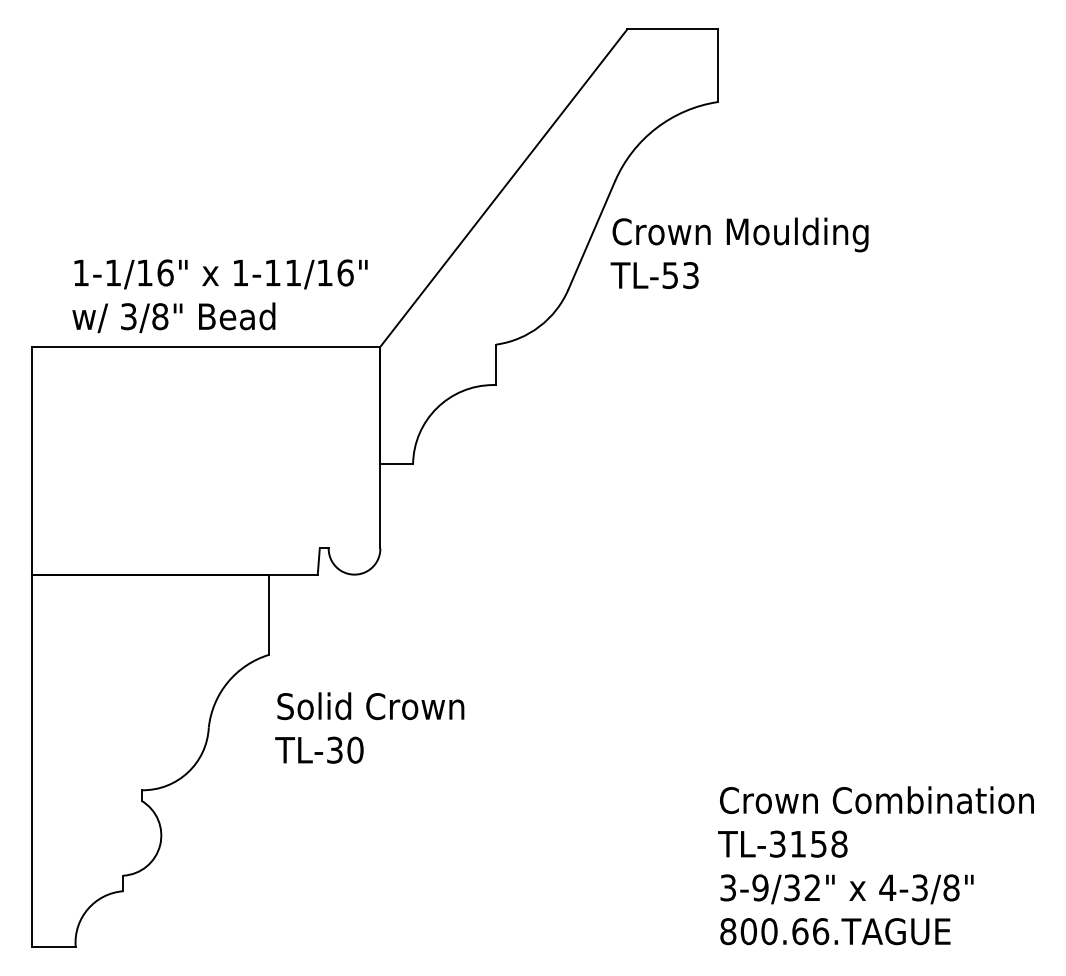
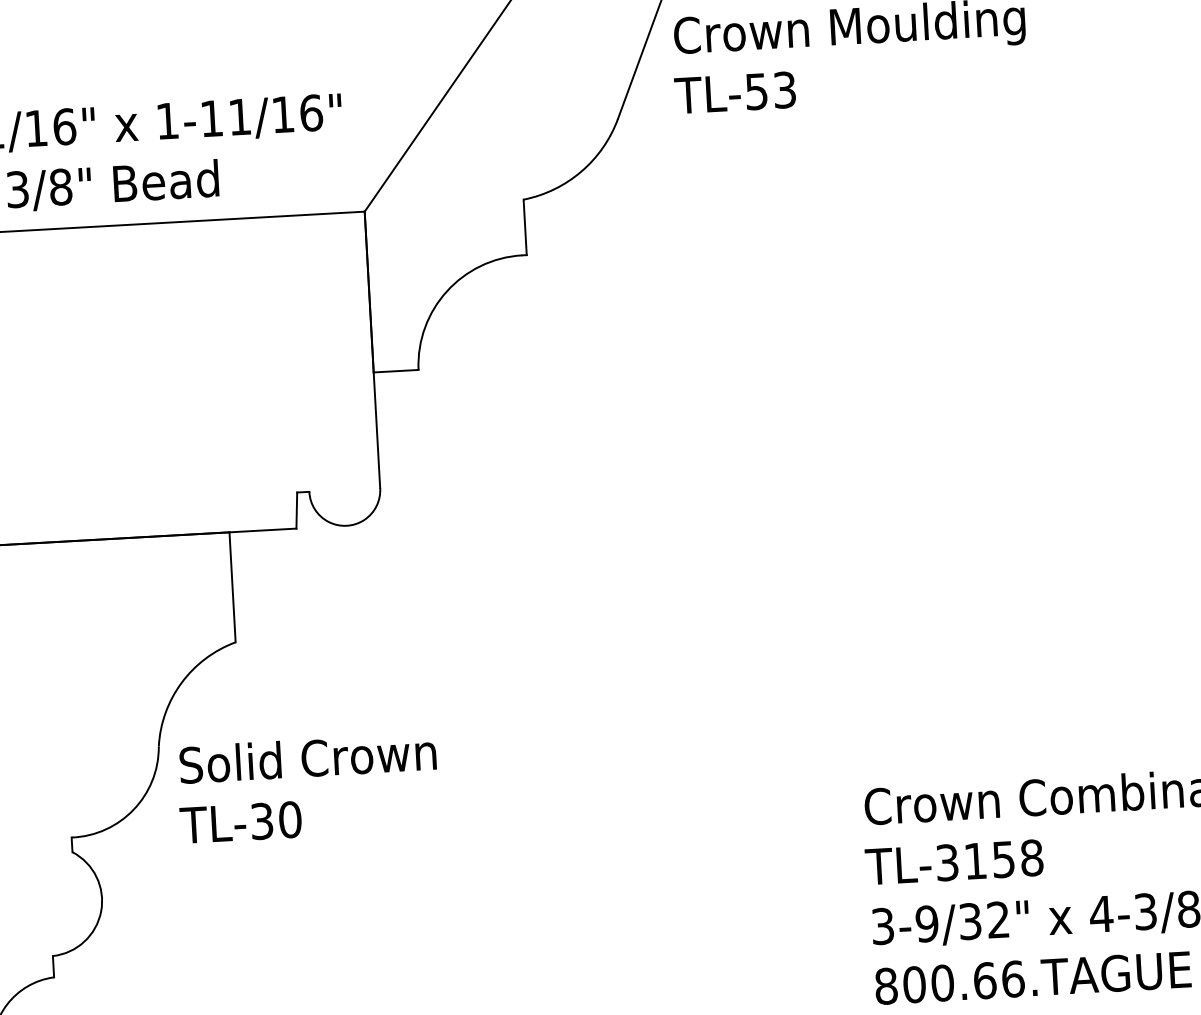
text: (369, 727) -> (307, 787), moved

